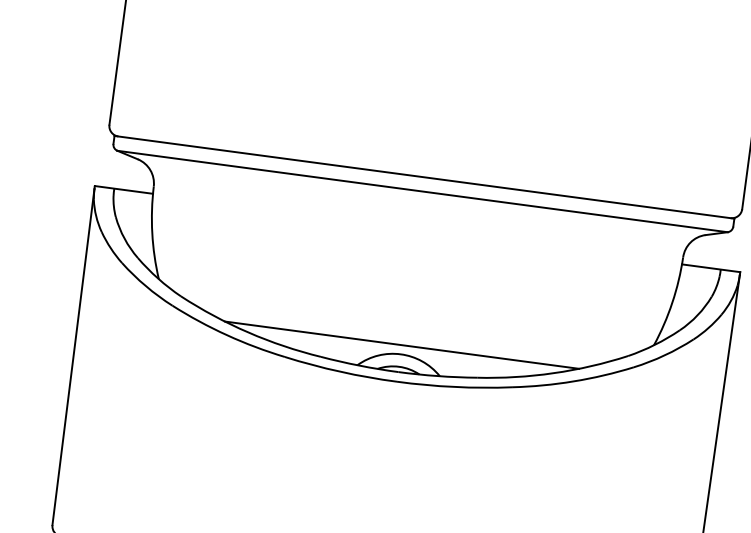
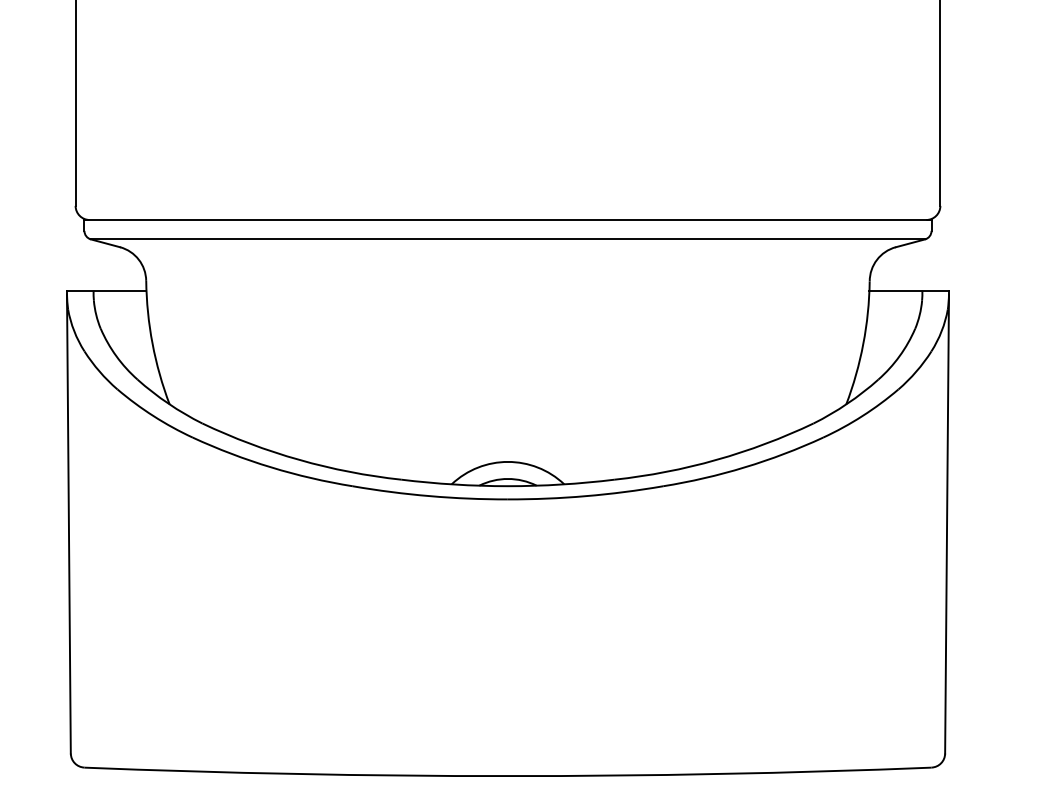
line: (401, 345) -> (507, 449), removed

